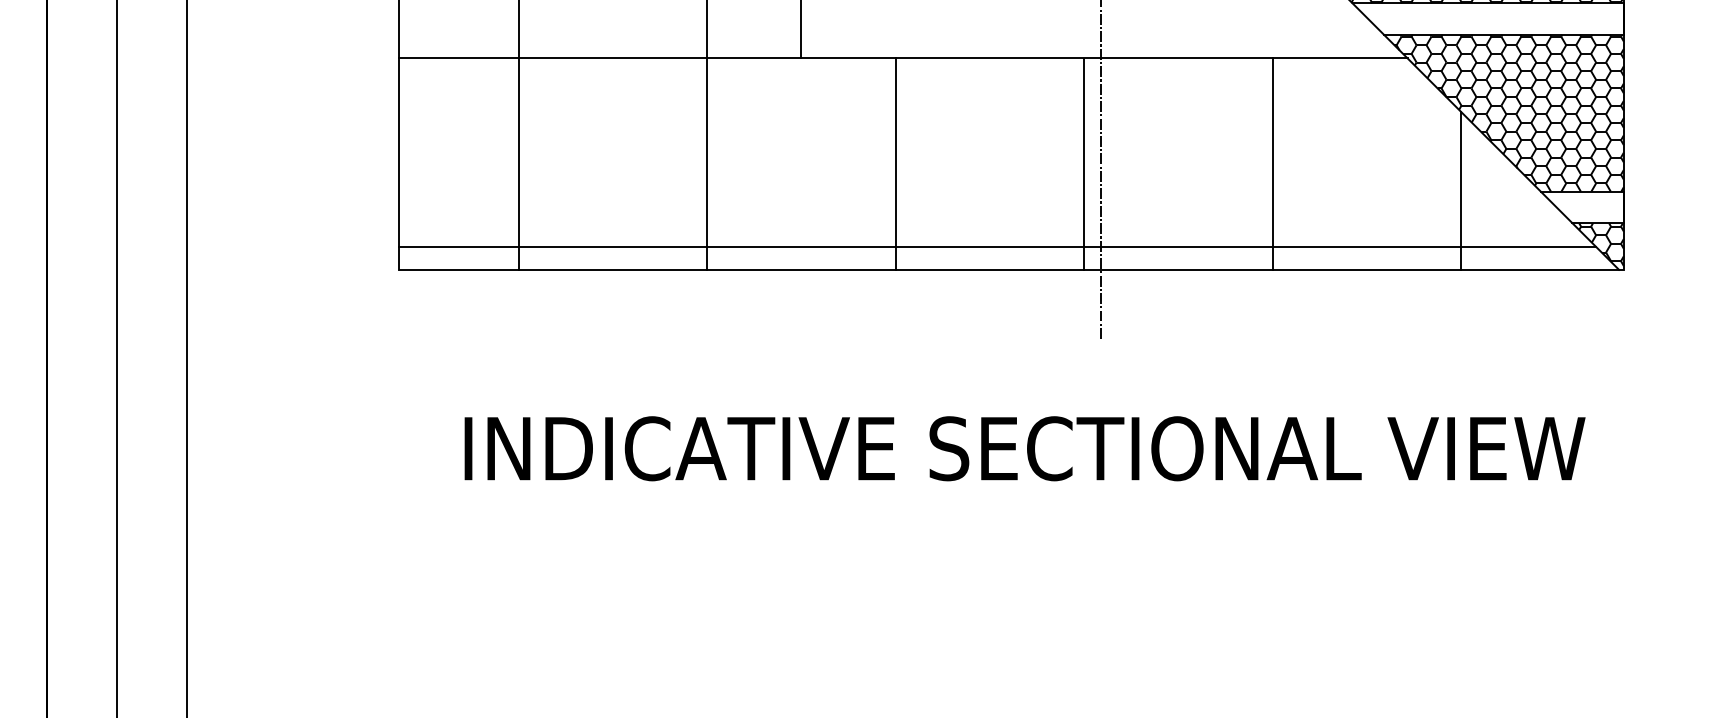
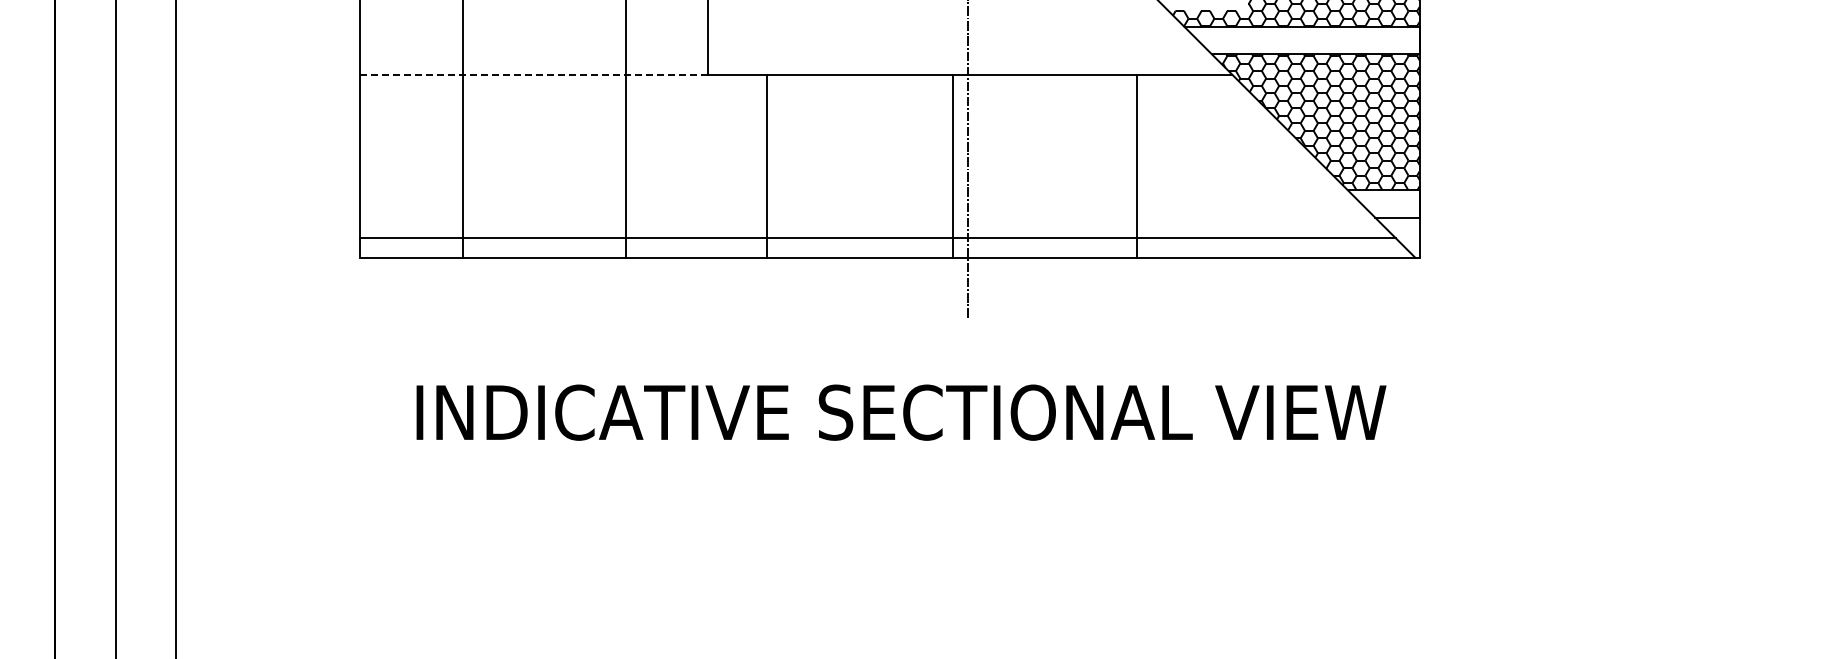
line: (600, 57) -> (534, 74), solid -> dashed
line: (895, 163) -> (766, 165), moved
line: (1272, 163) -> (1136, 165), moved
line: (1460, 190) -> (1278, 189), removed
hatch: (1600, 243) -> (1399, 235), removed

